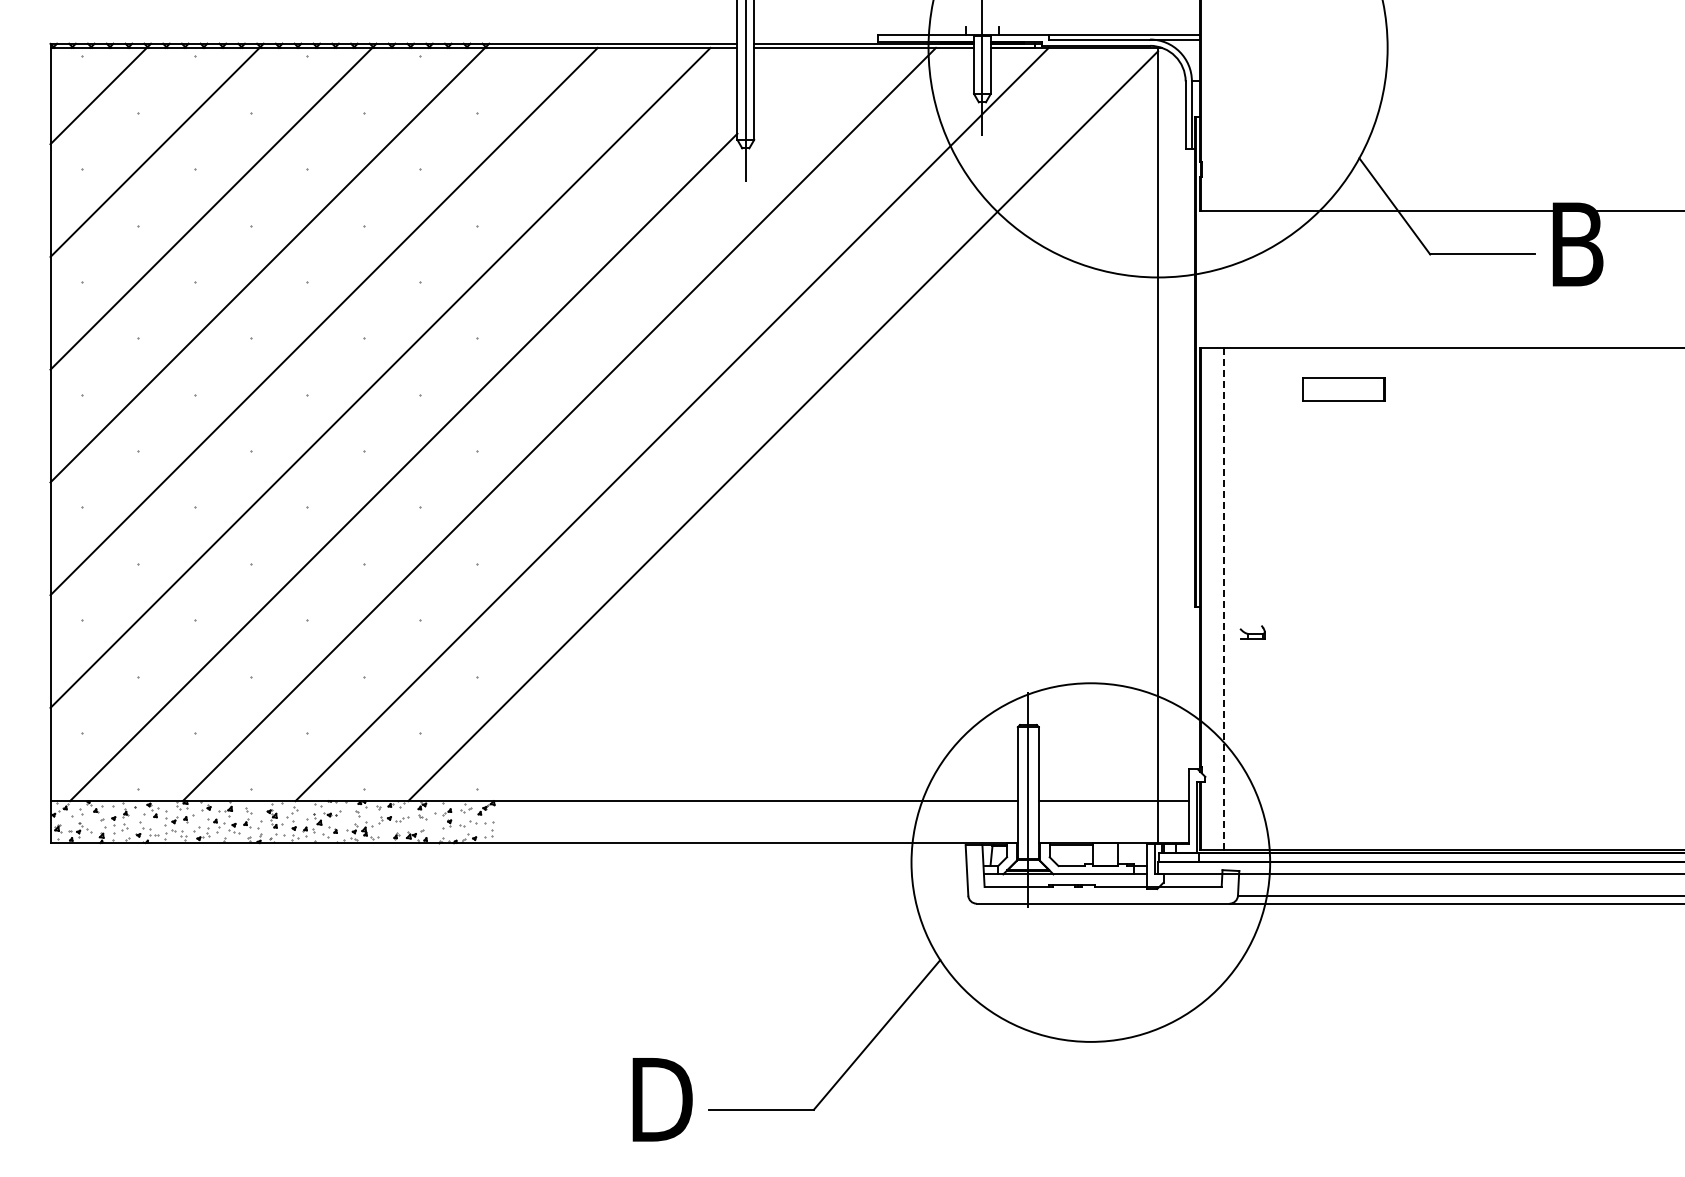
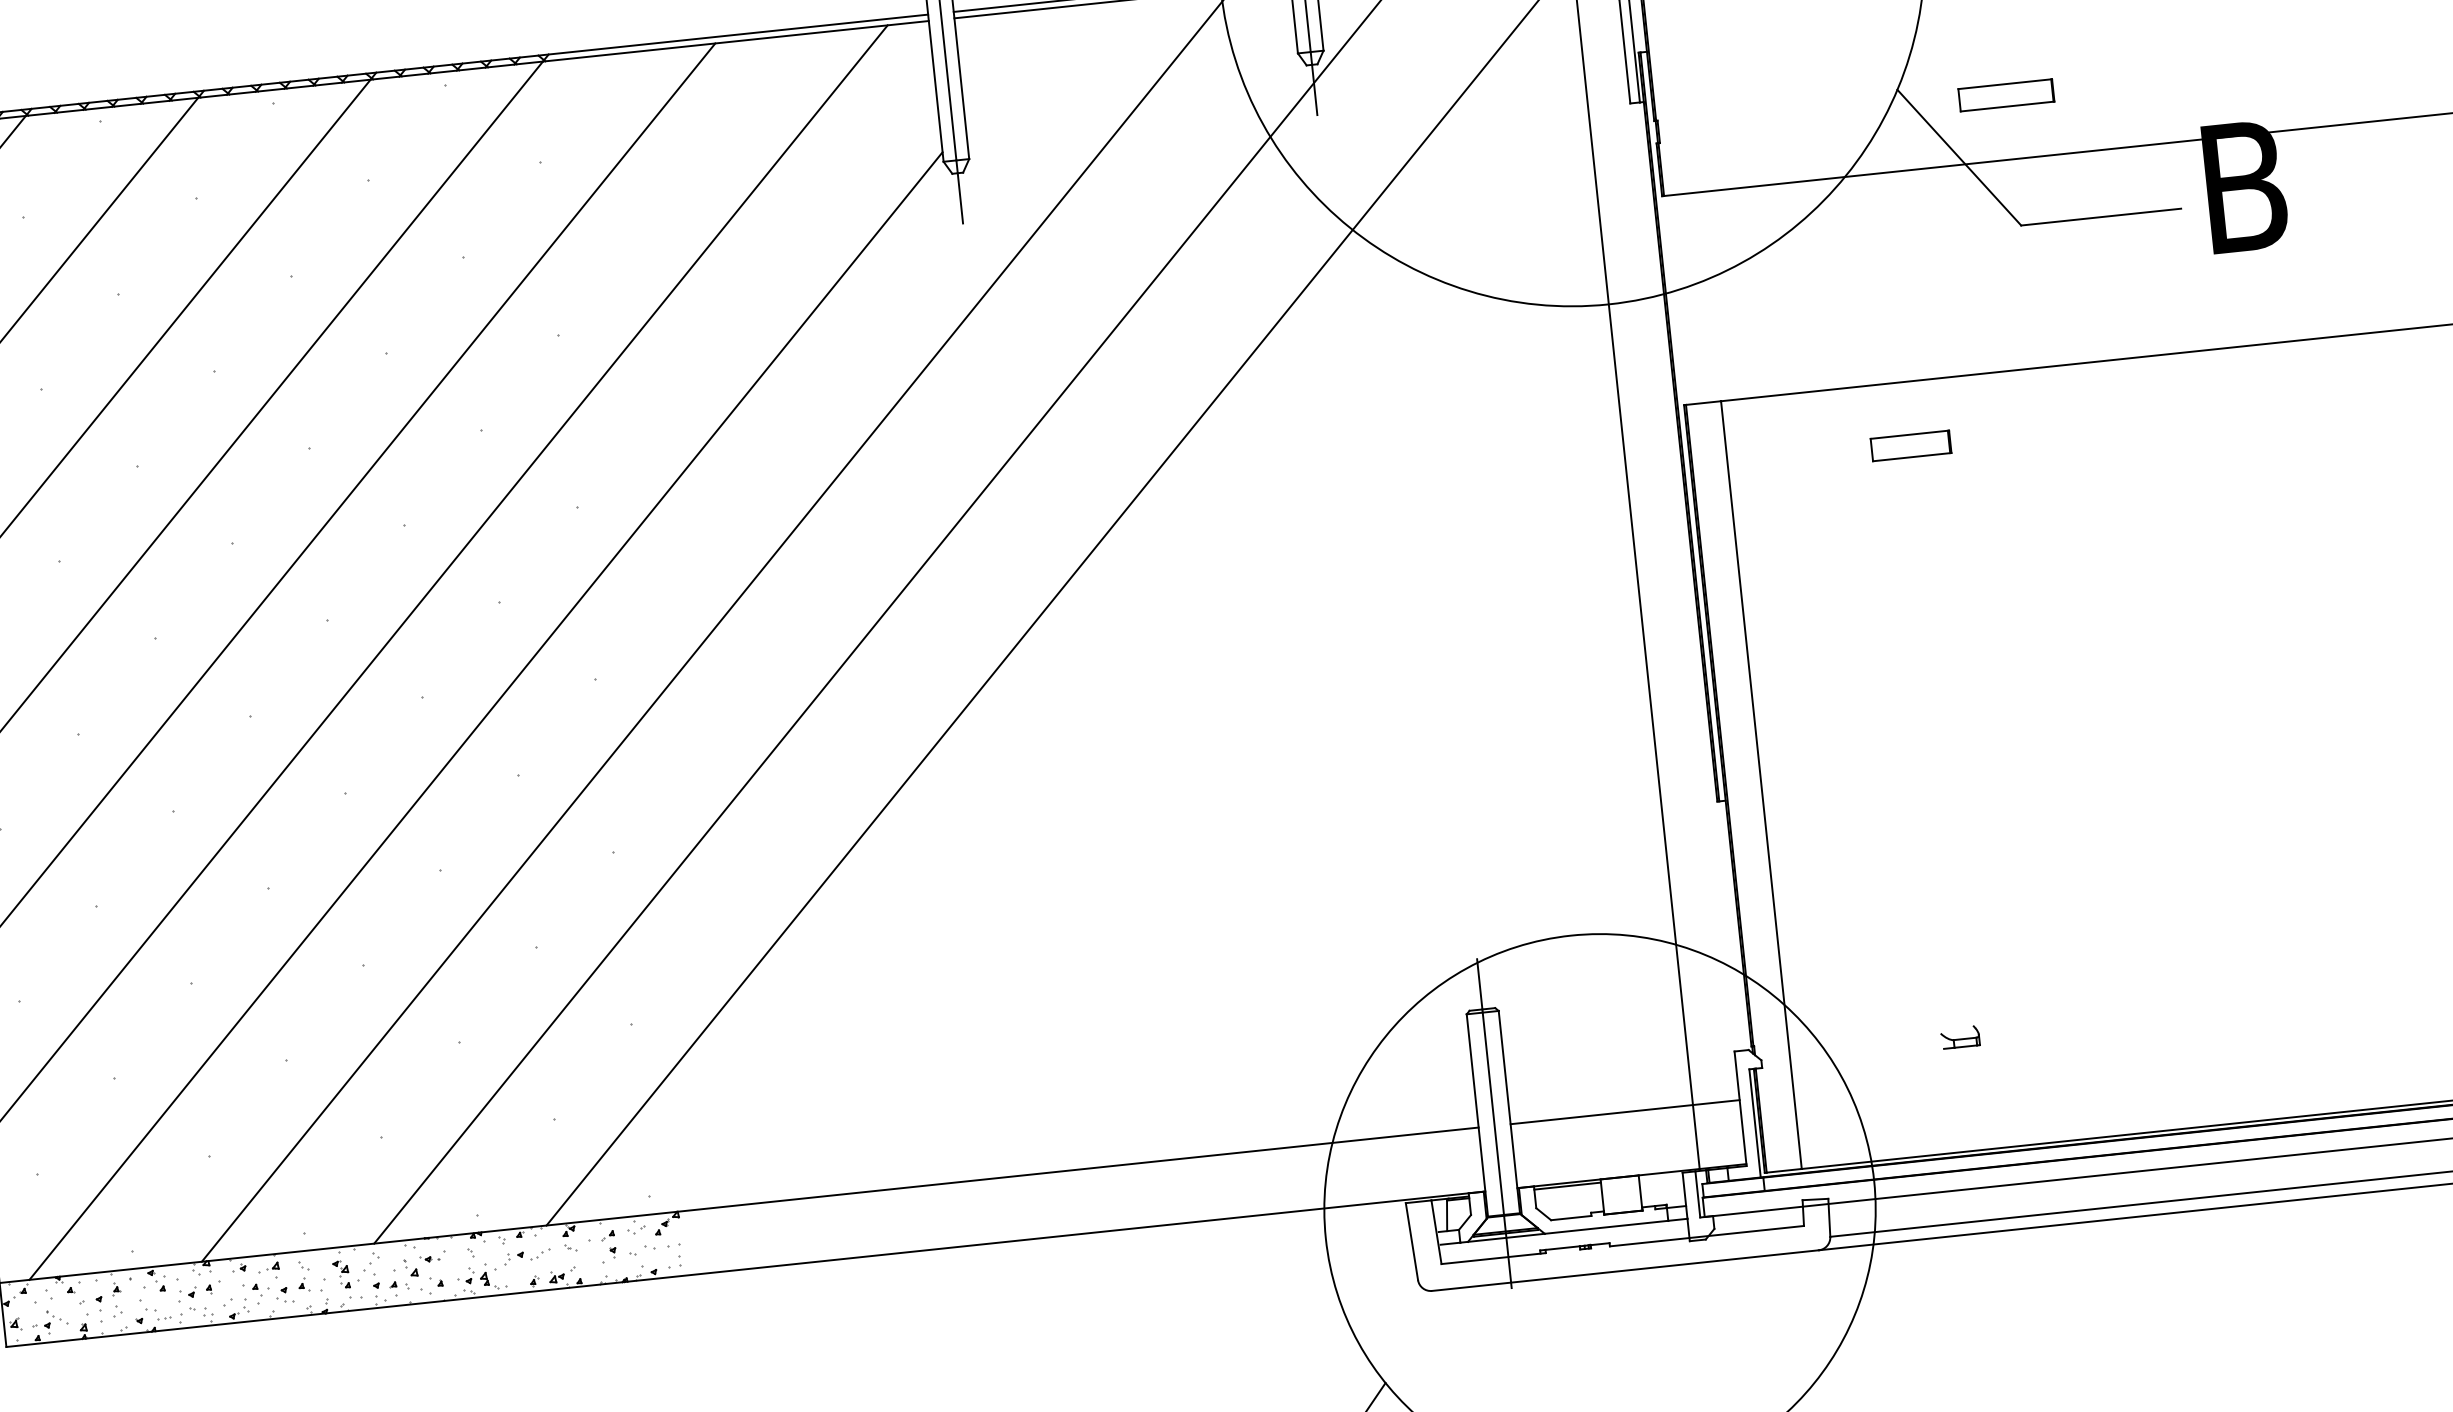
part: (1429, 169) -> (2006, 95), added
part: (1343, 389) -> (1910, 445), size x0.62
line: (1224, 599) -> (1762, 786), dashed -> solid
part: (1252, 632) -> (1960, 1037), moved

